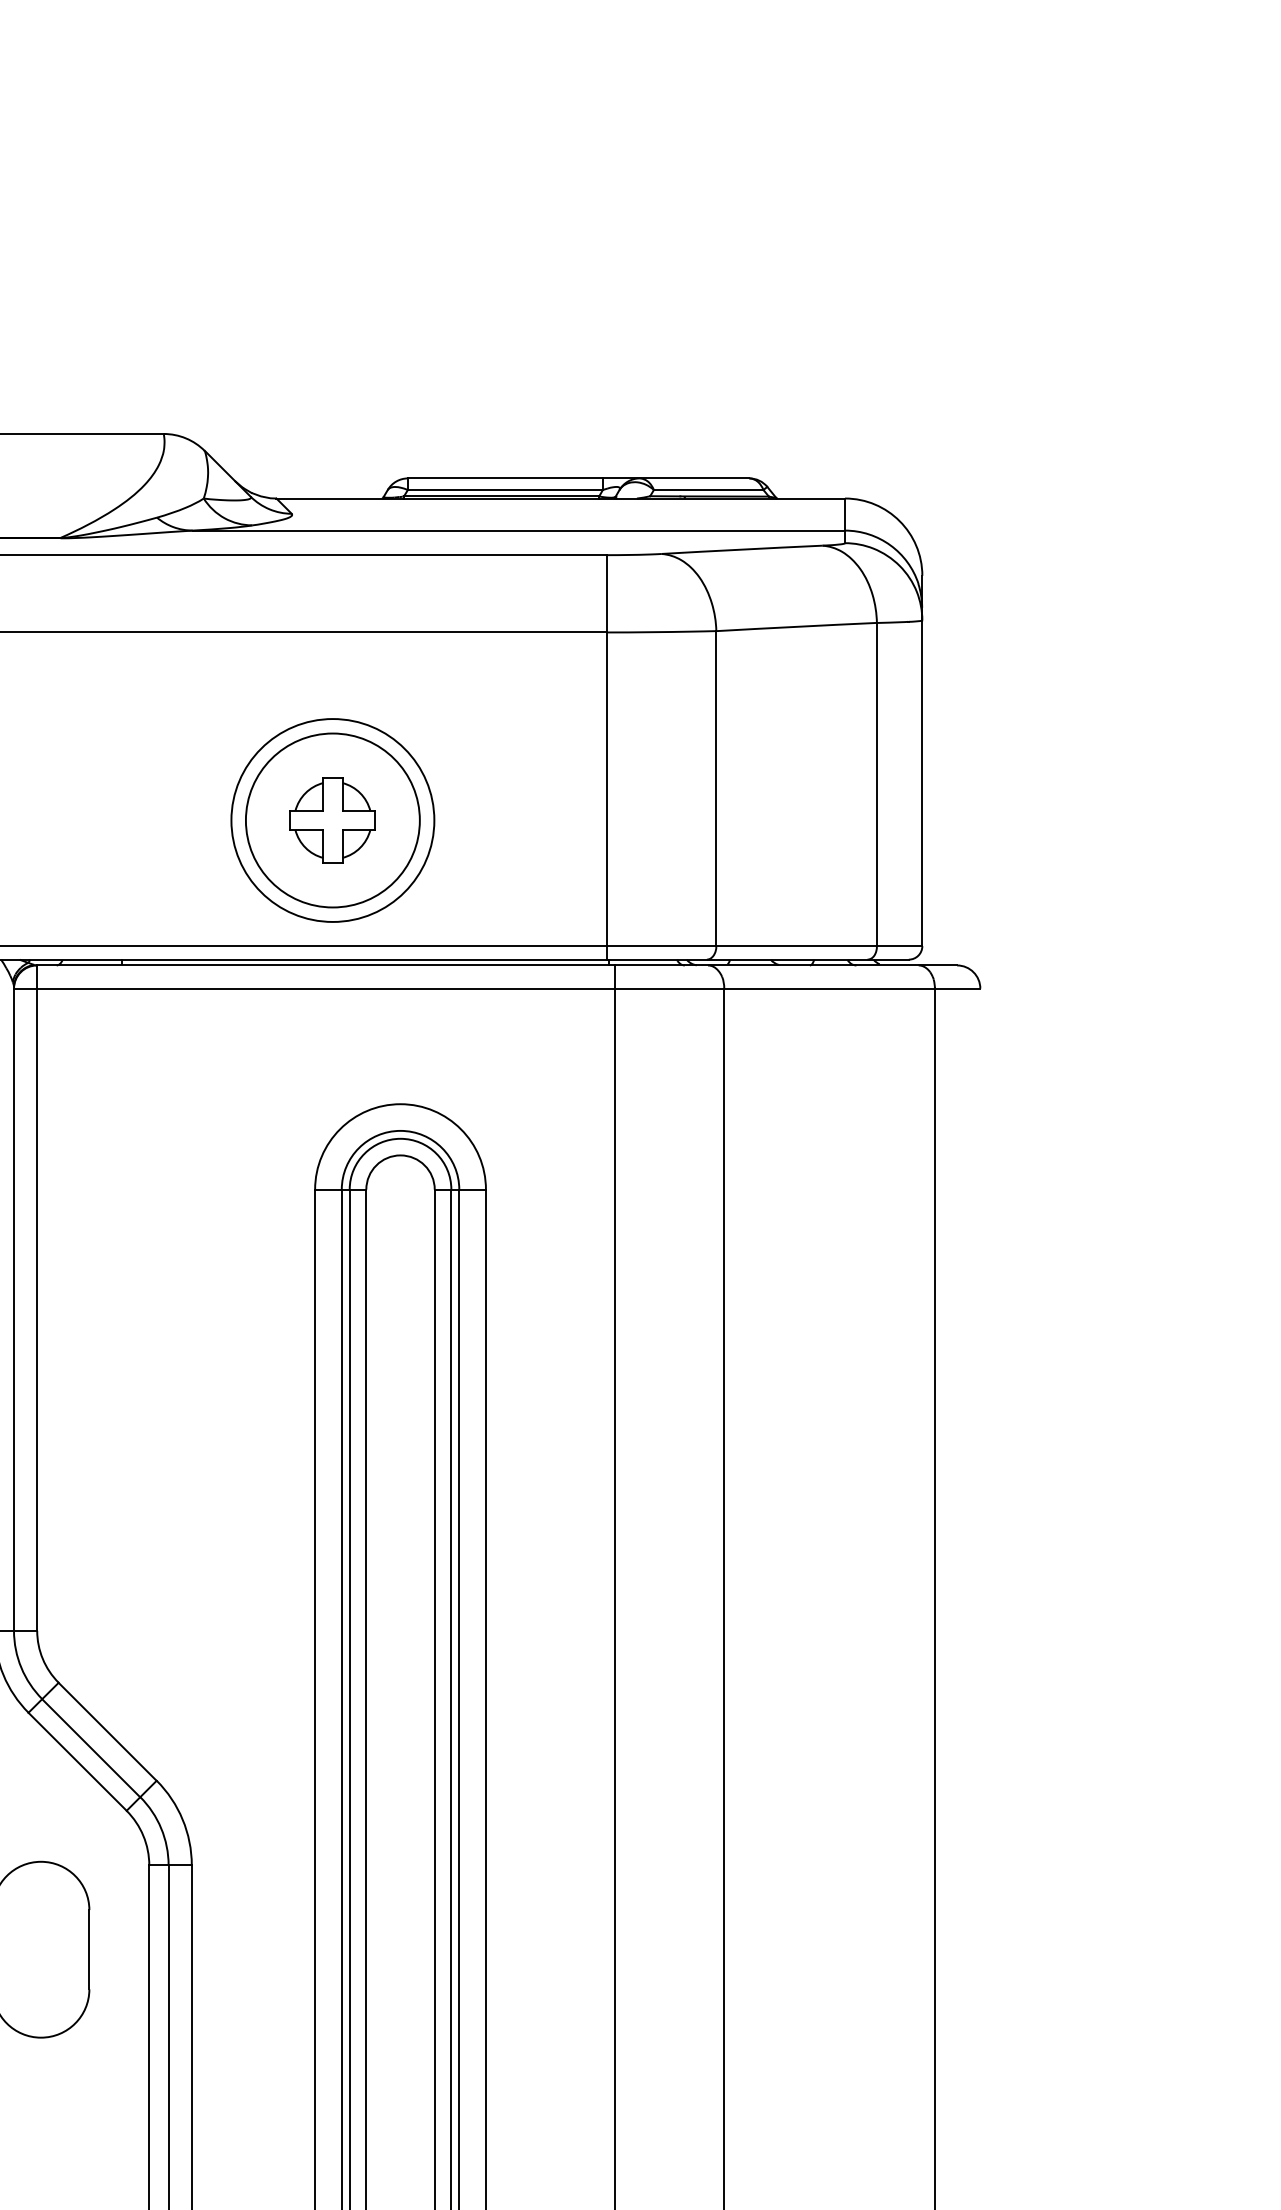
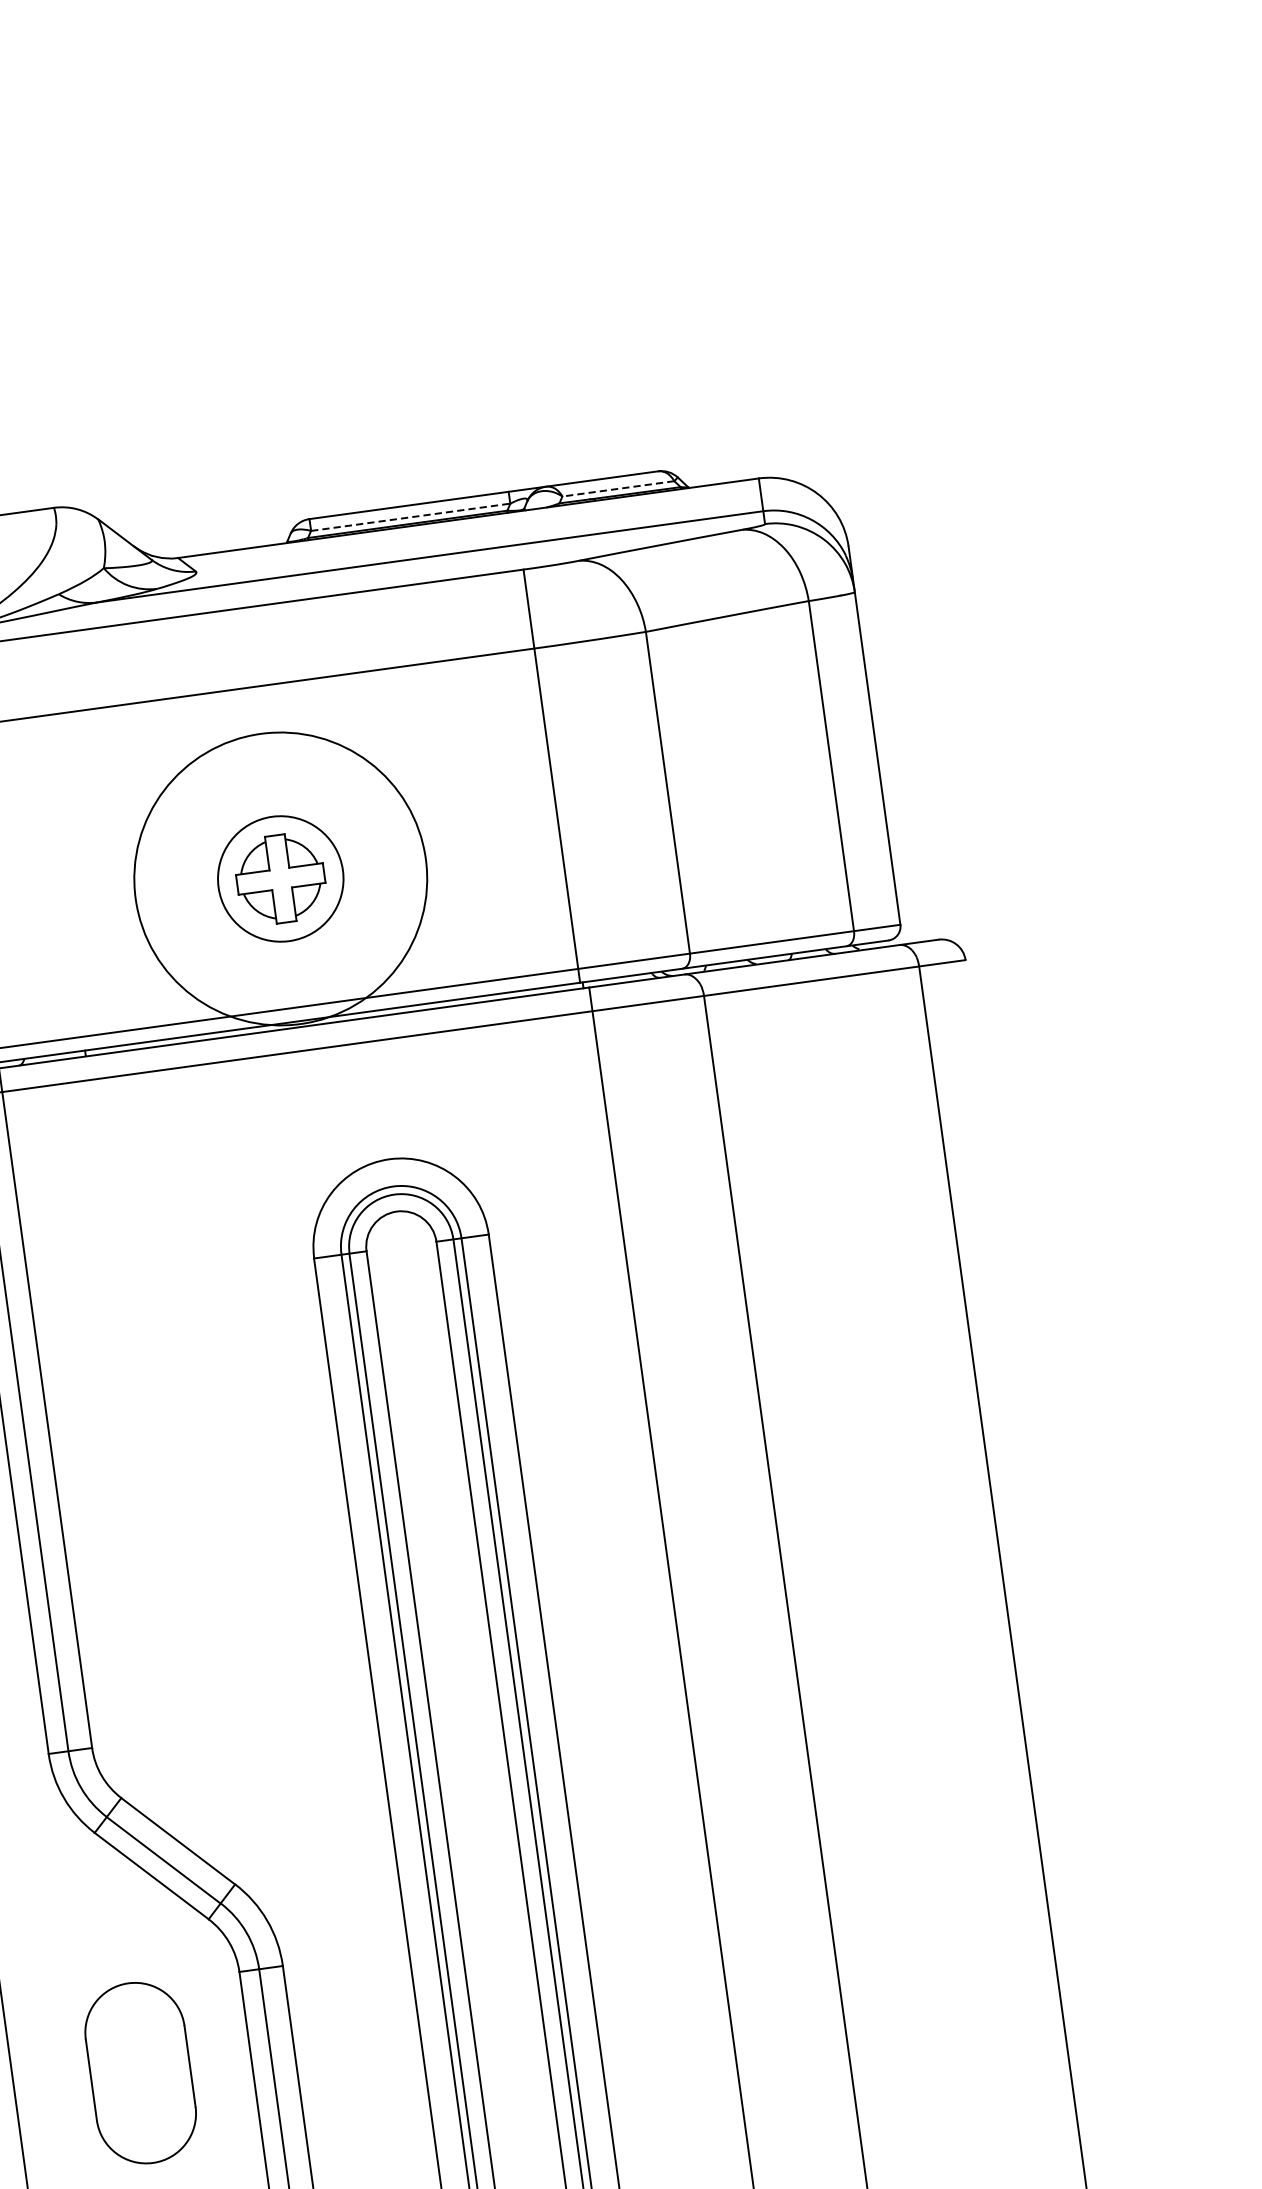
line: (505, 490) -> (410, 517), solid -> dashed
line: (708, 490) -> (618, 489), solid -> dashed
circle: (332, 820) -> (280, 879), size x0.7
circle: (332, 820) -> (280, 879), size x1.4

